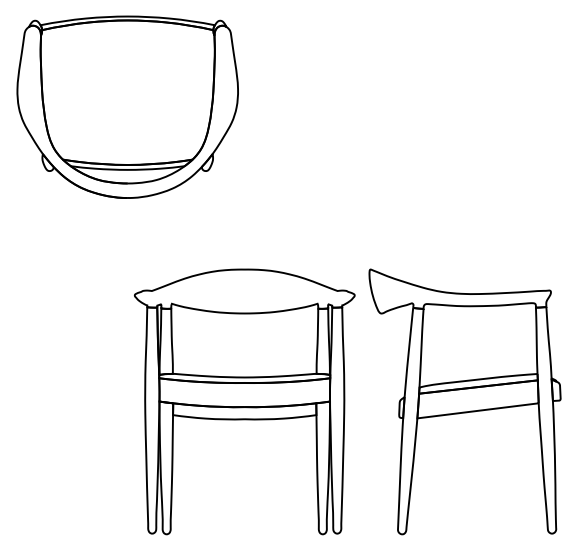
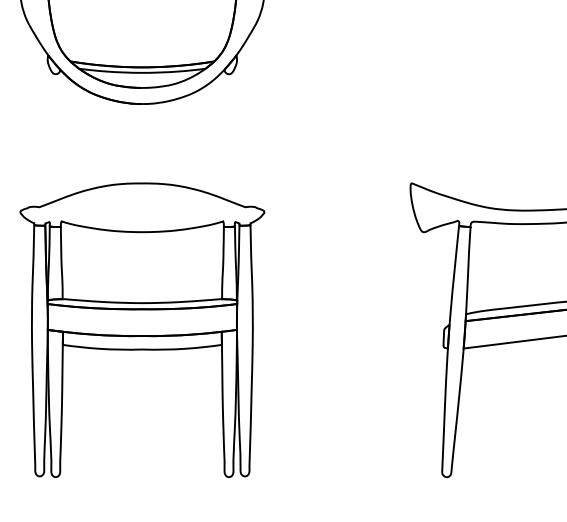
part: (244, 401) -> (142, 329), moved

